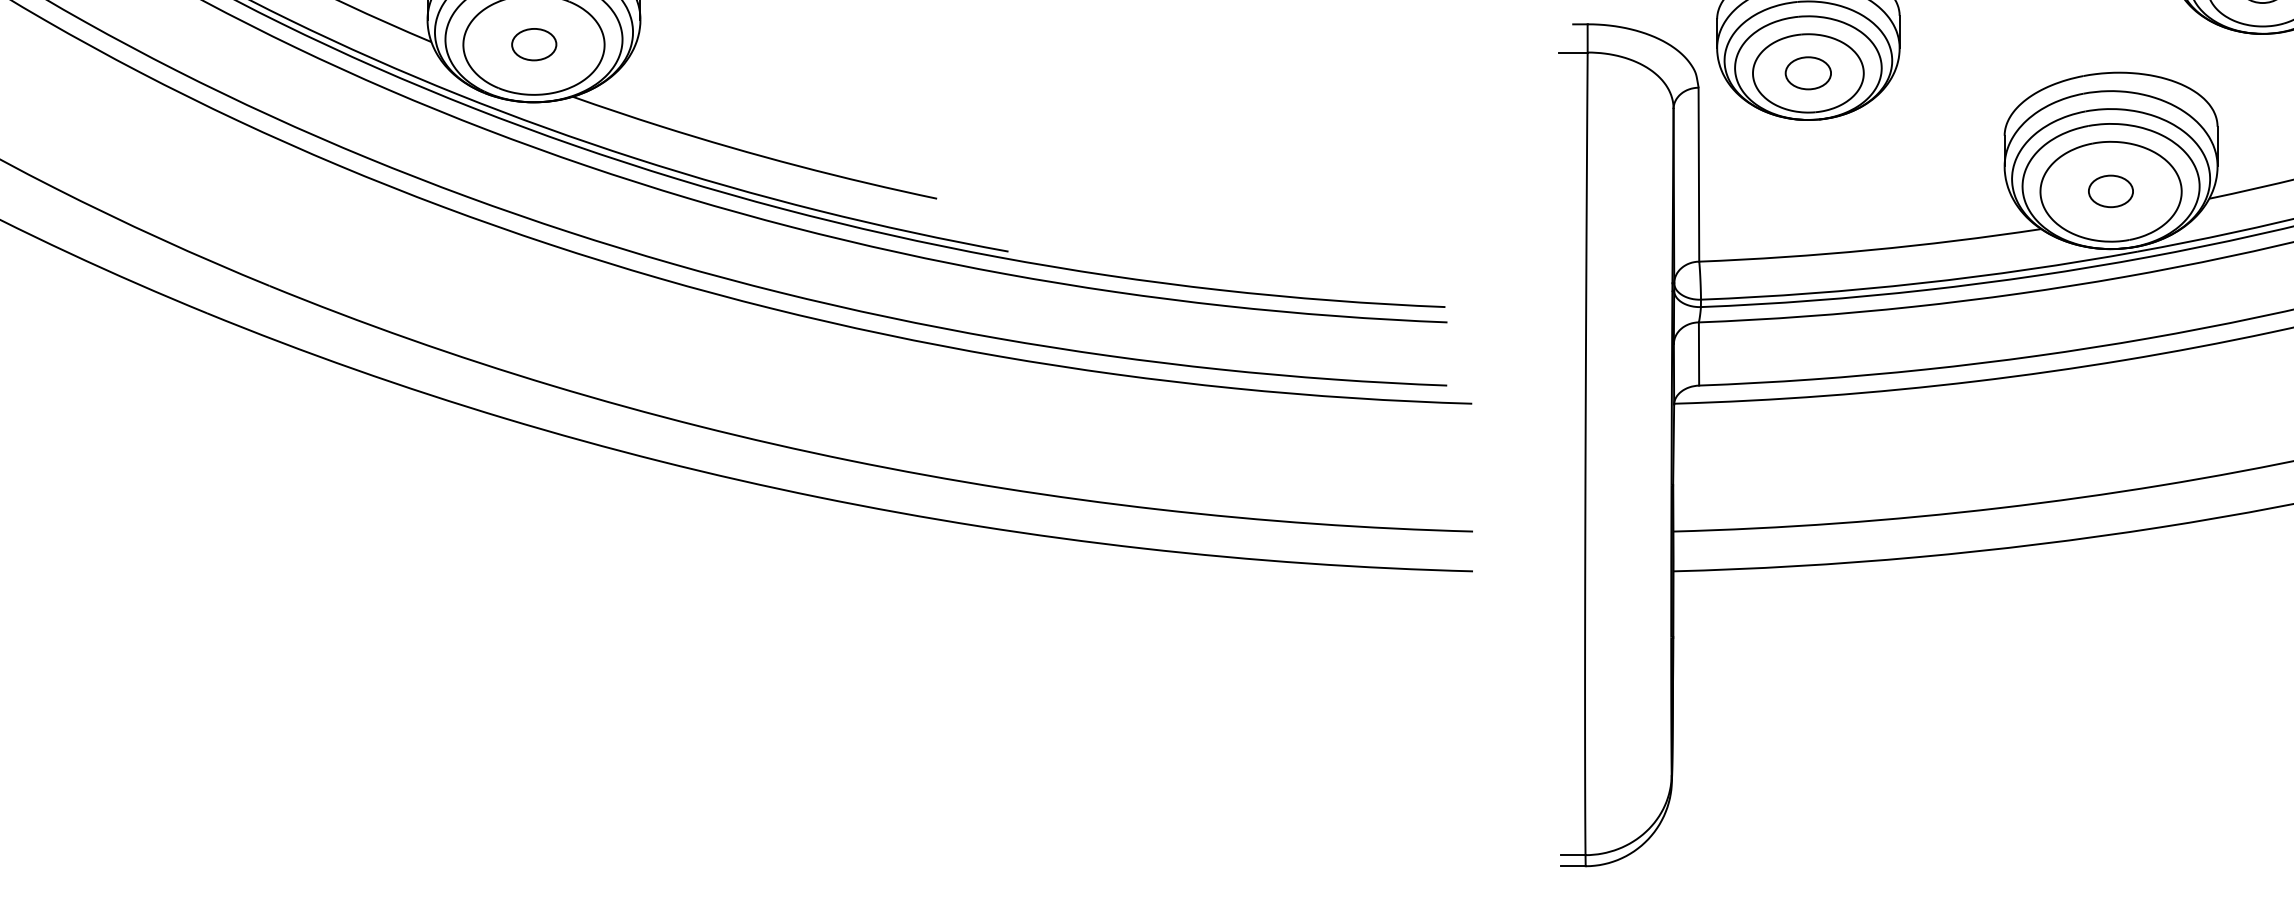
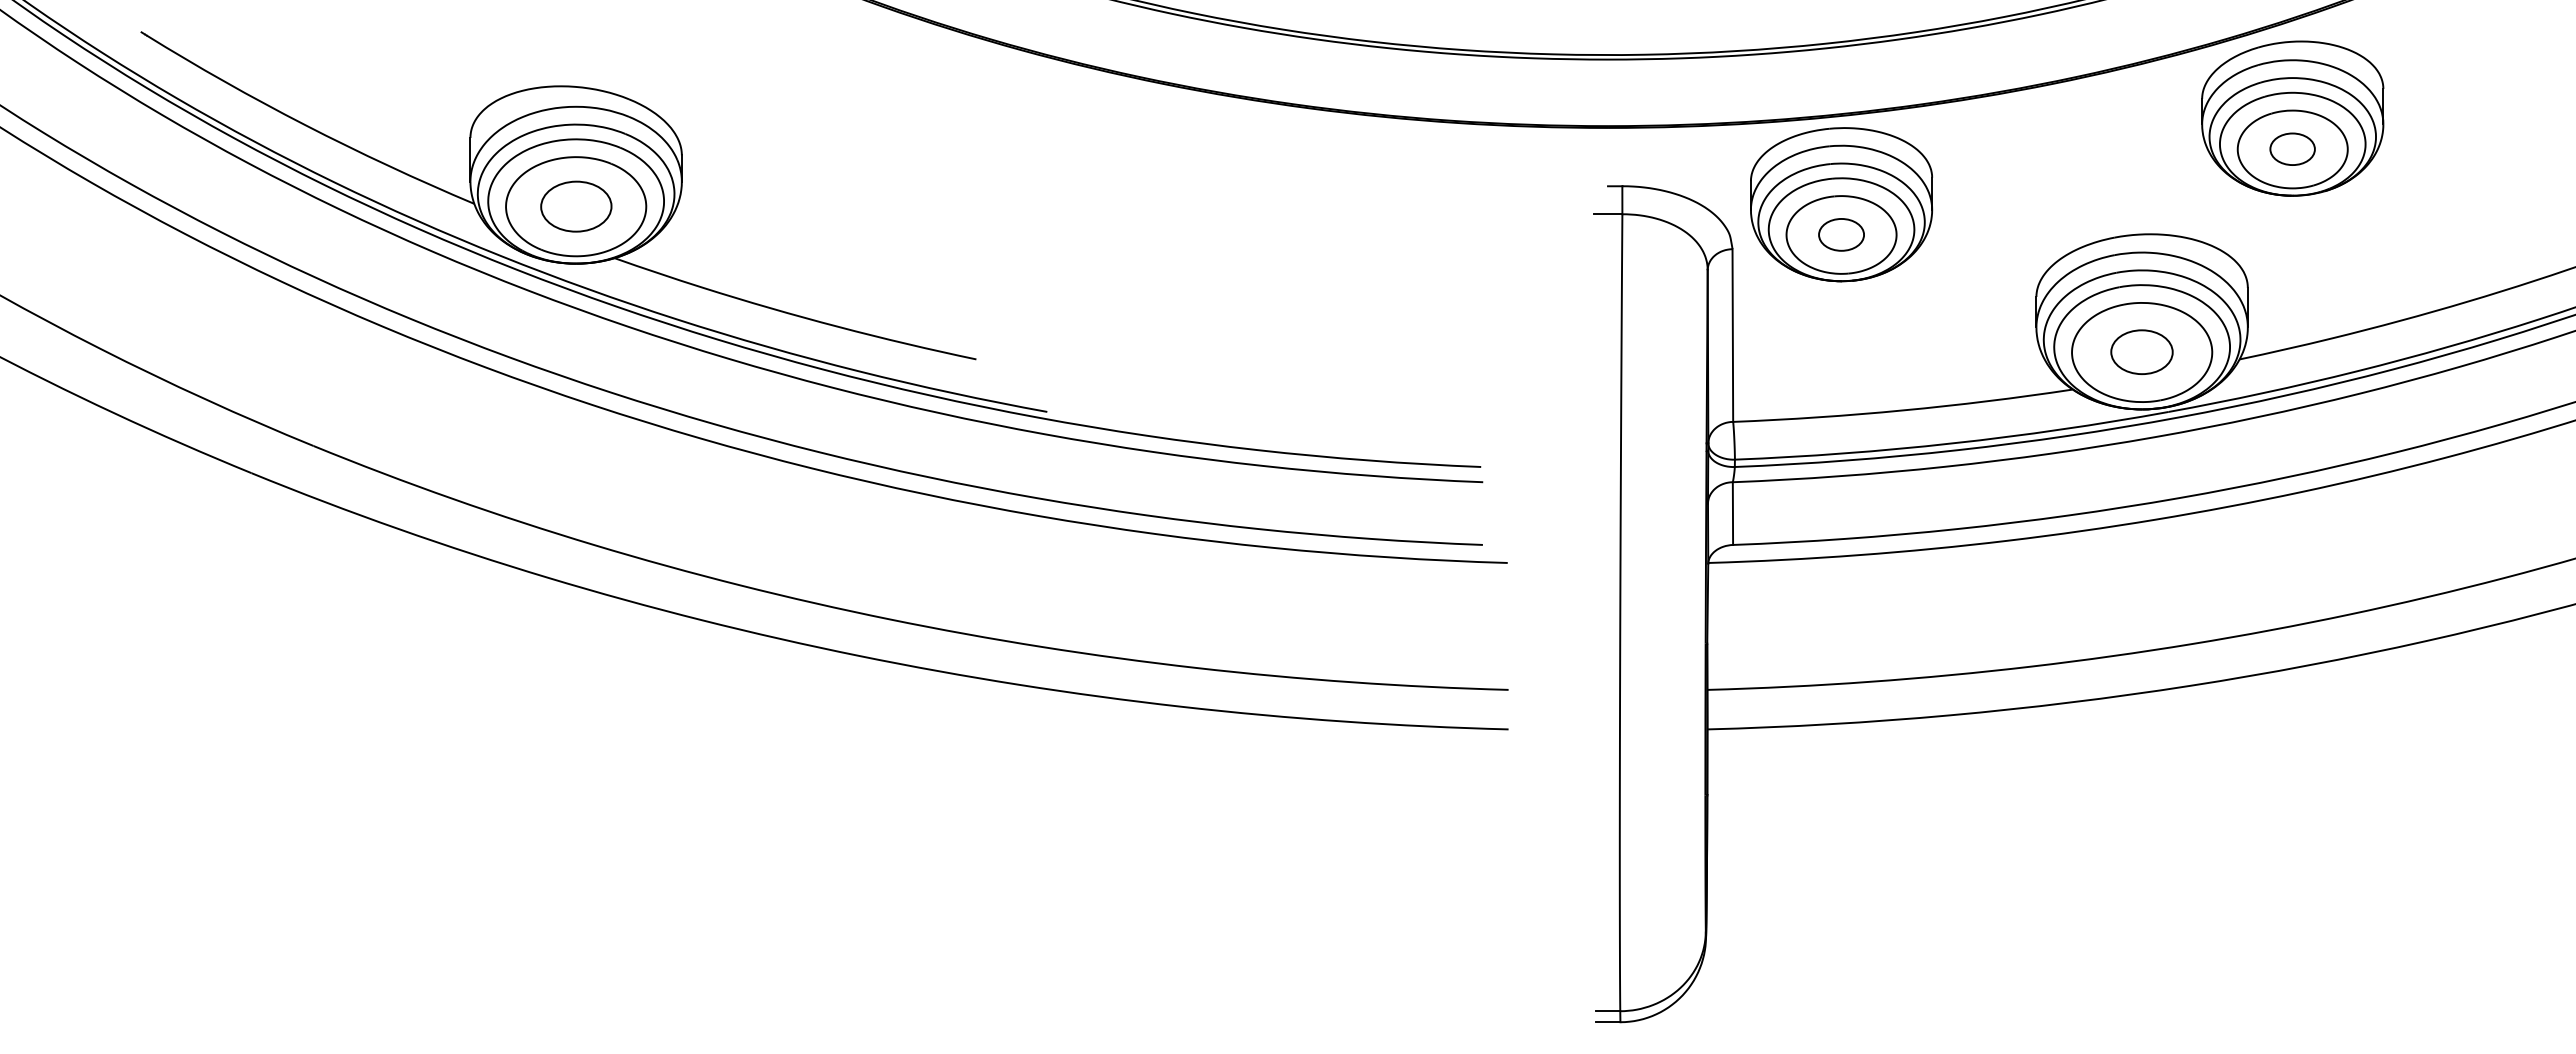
part: (534, 43) -> (576, 205), size x1.6
part: (2110, 190) -> (2141, 351), size x1.4

